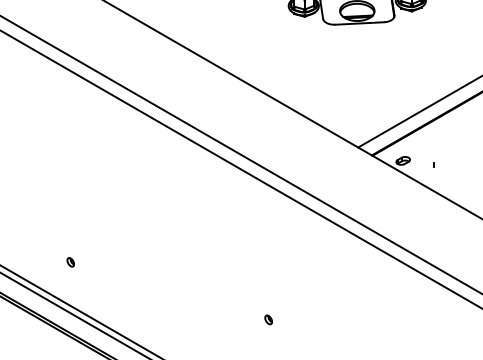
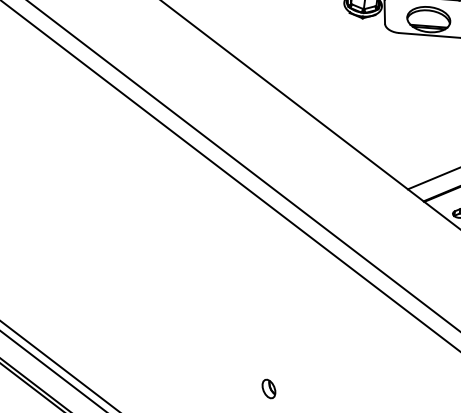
part: (70, 262) -> (31, 285), removed
part: (268, 319) -> (268, 388), size x1.6

